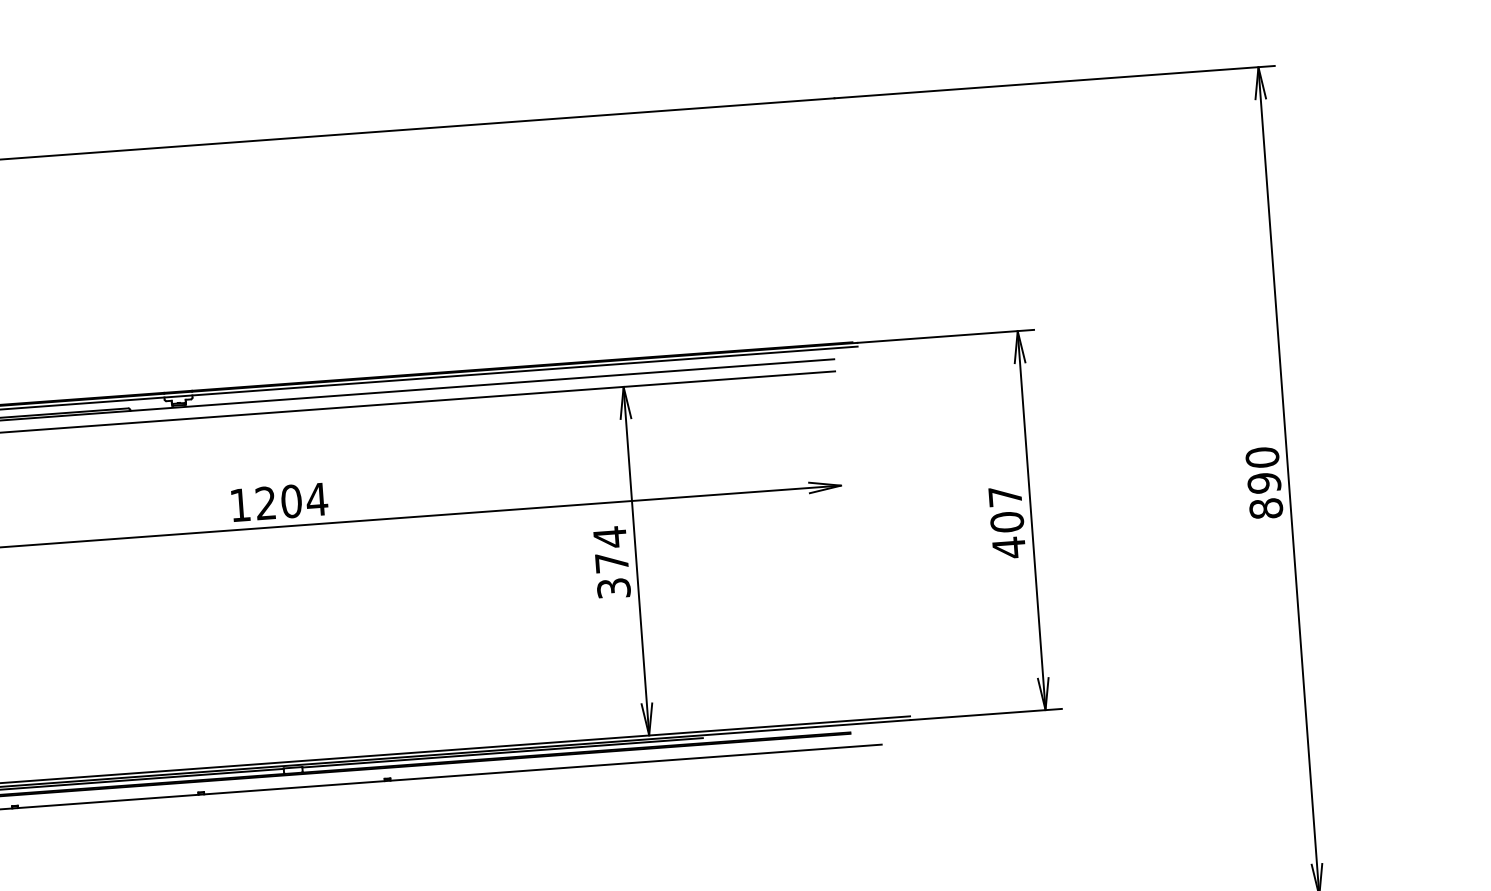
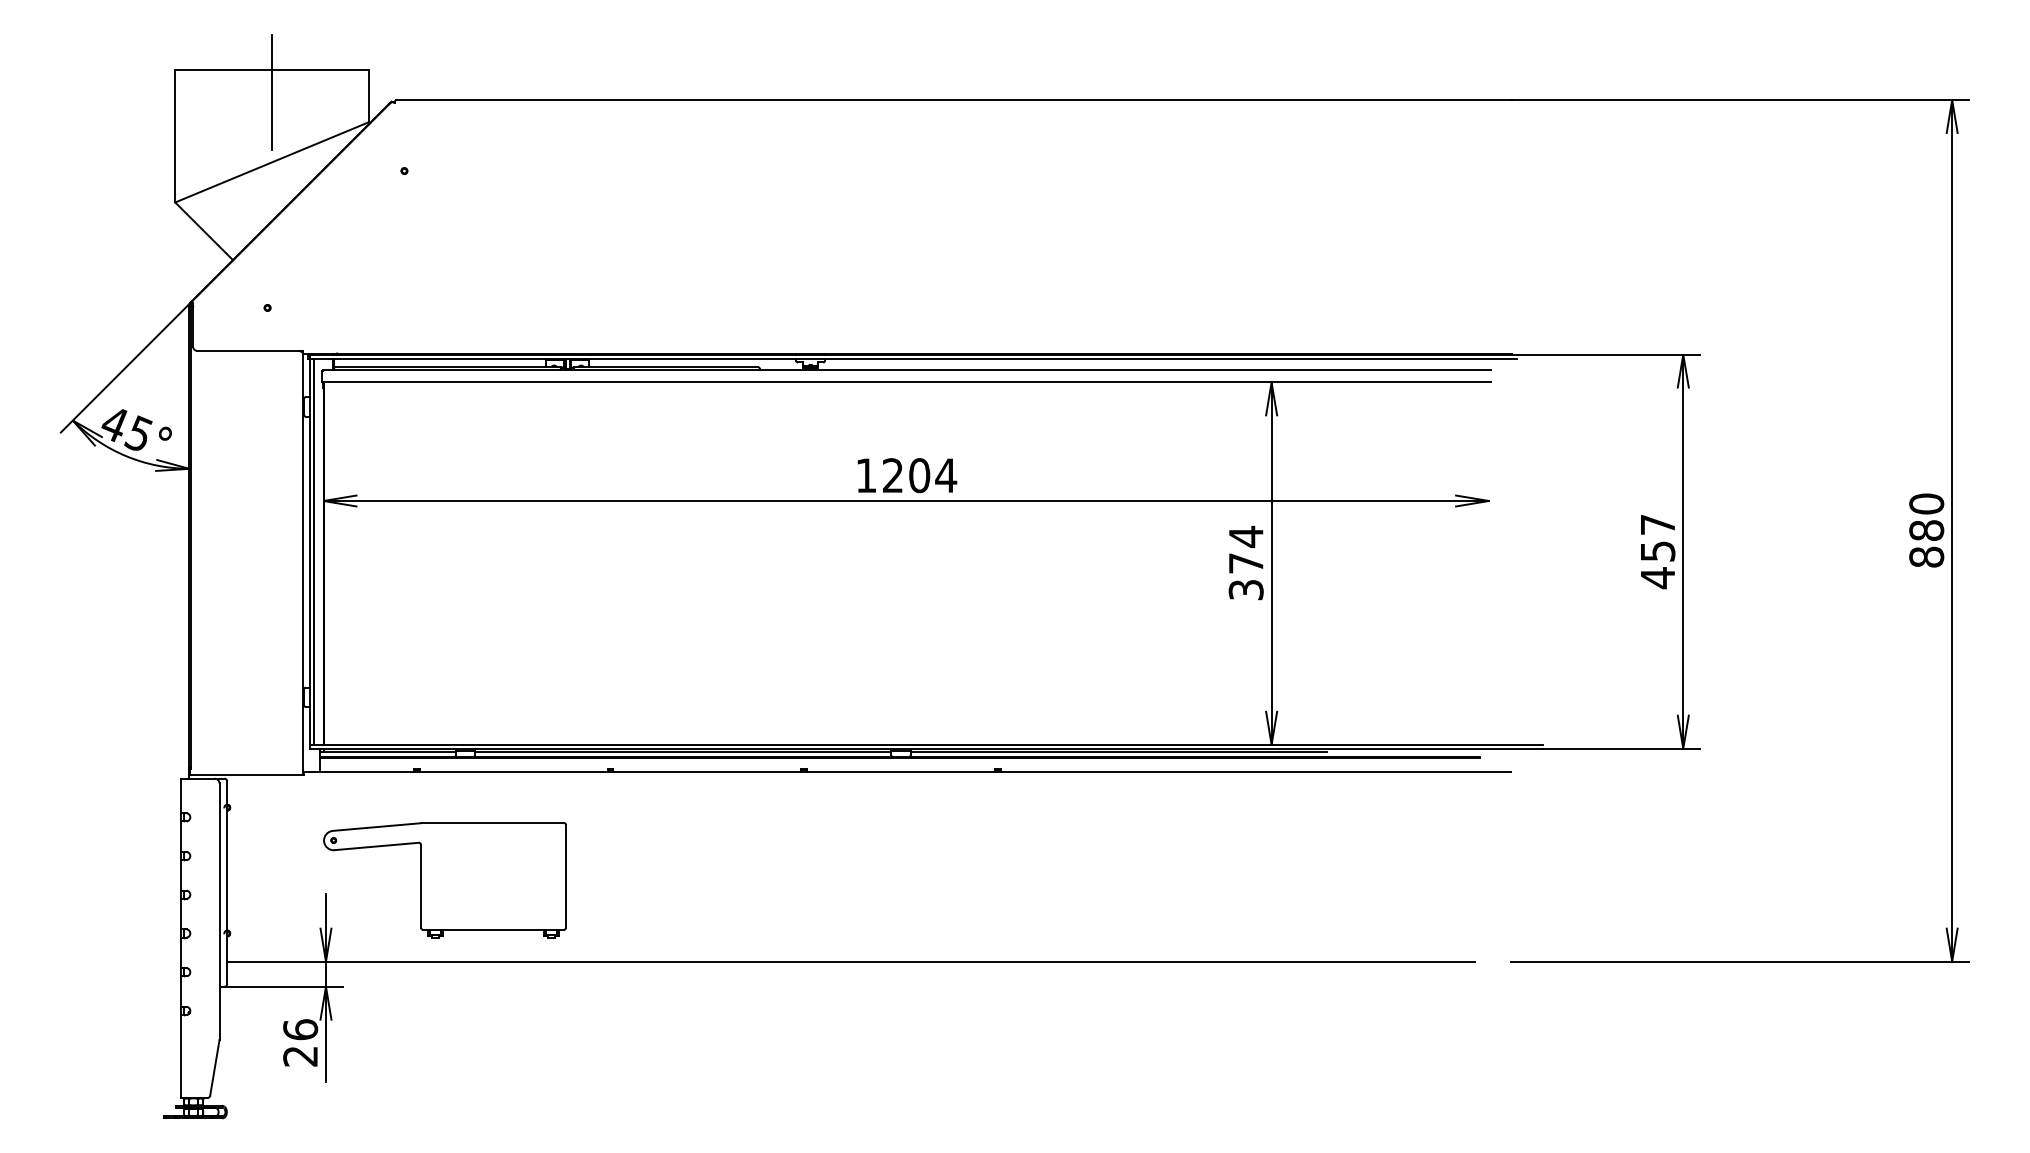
text: (1264, 483) -> (1926, 530), 890 -> 880
text: (1006, 522) -> (1657, 551), 407 -> 457

